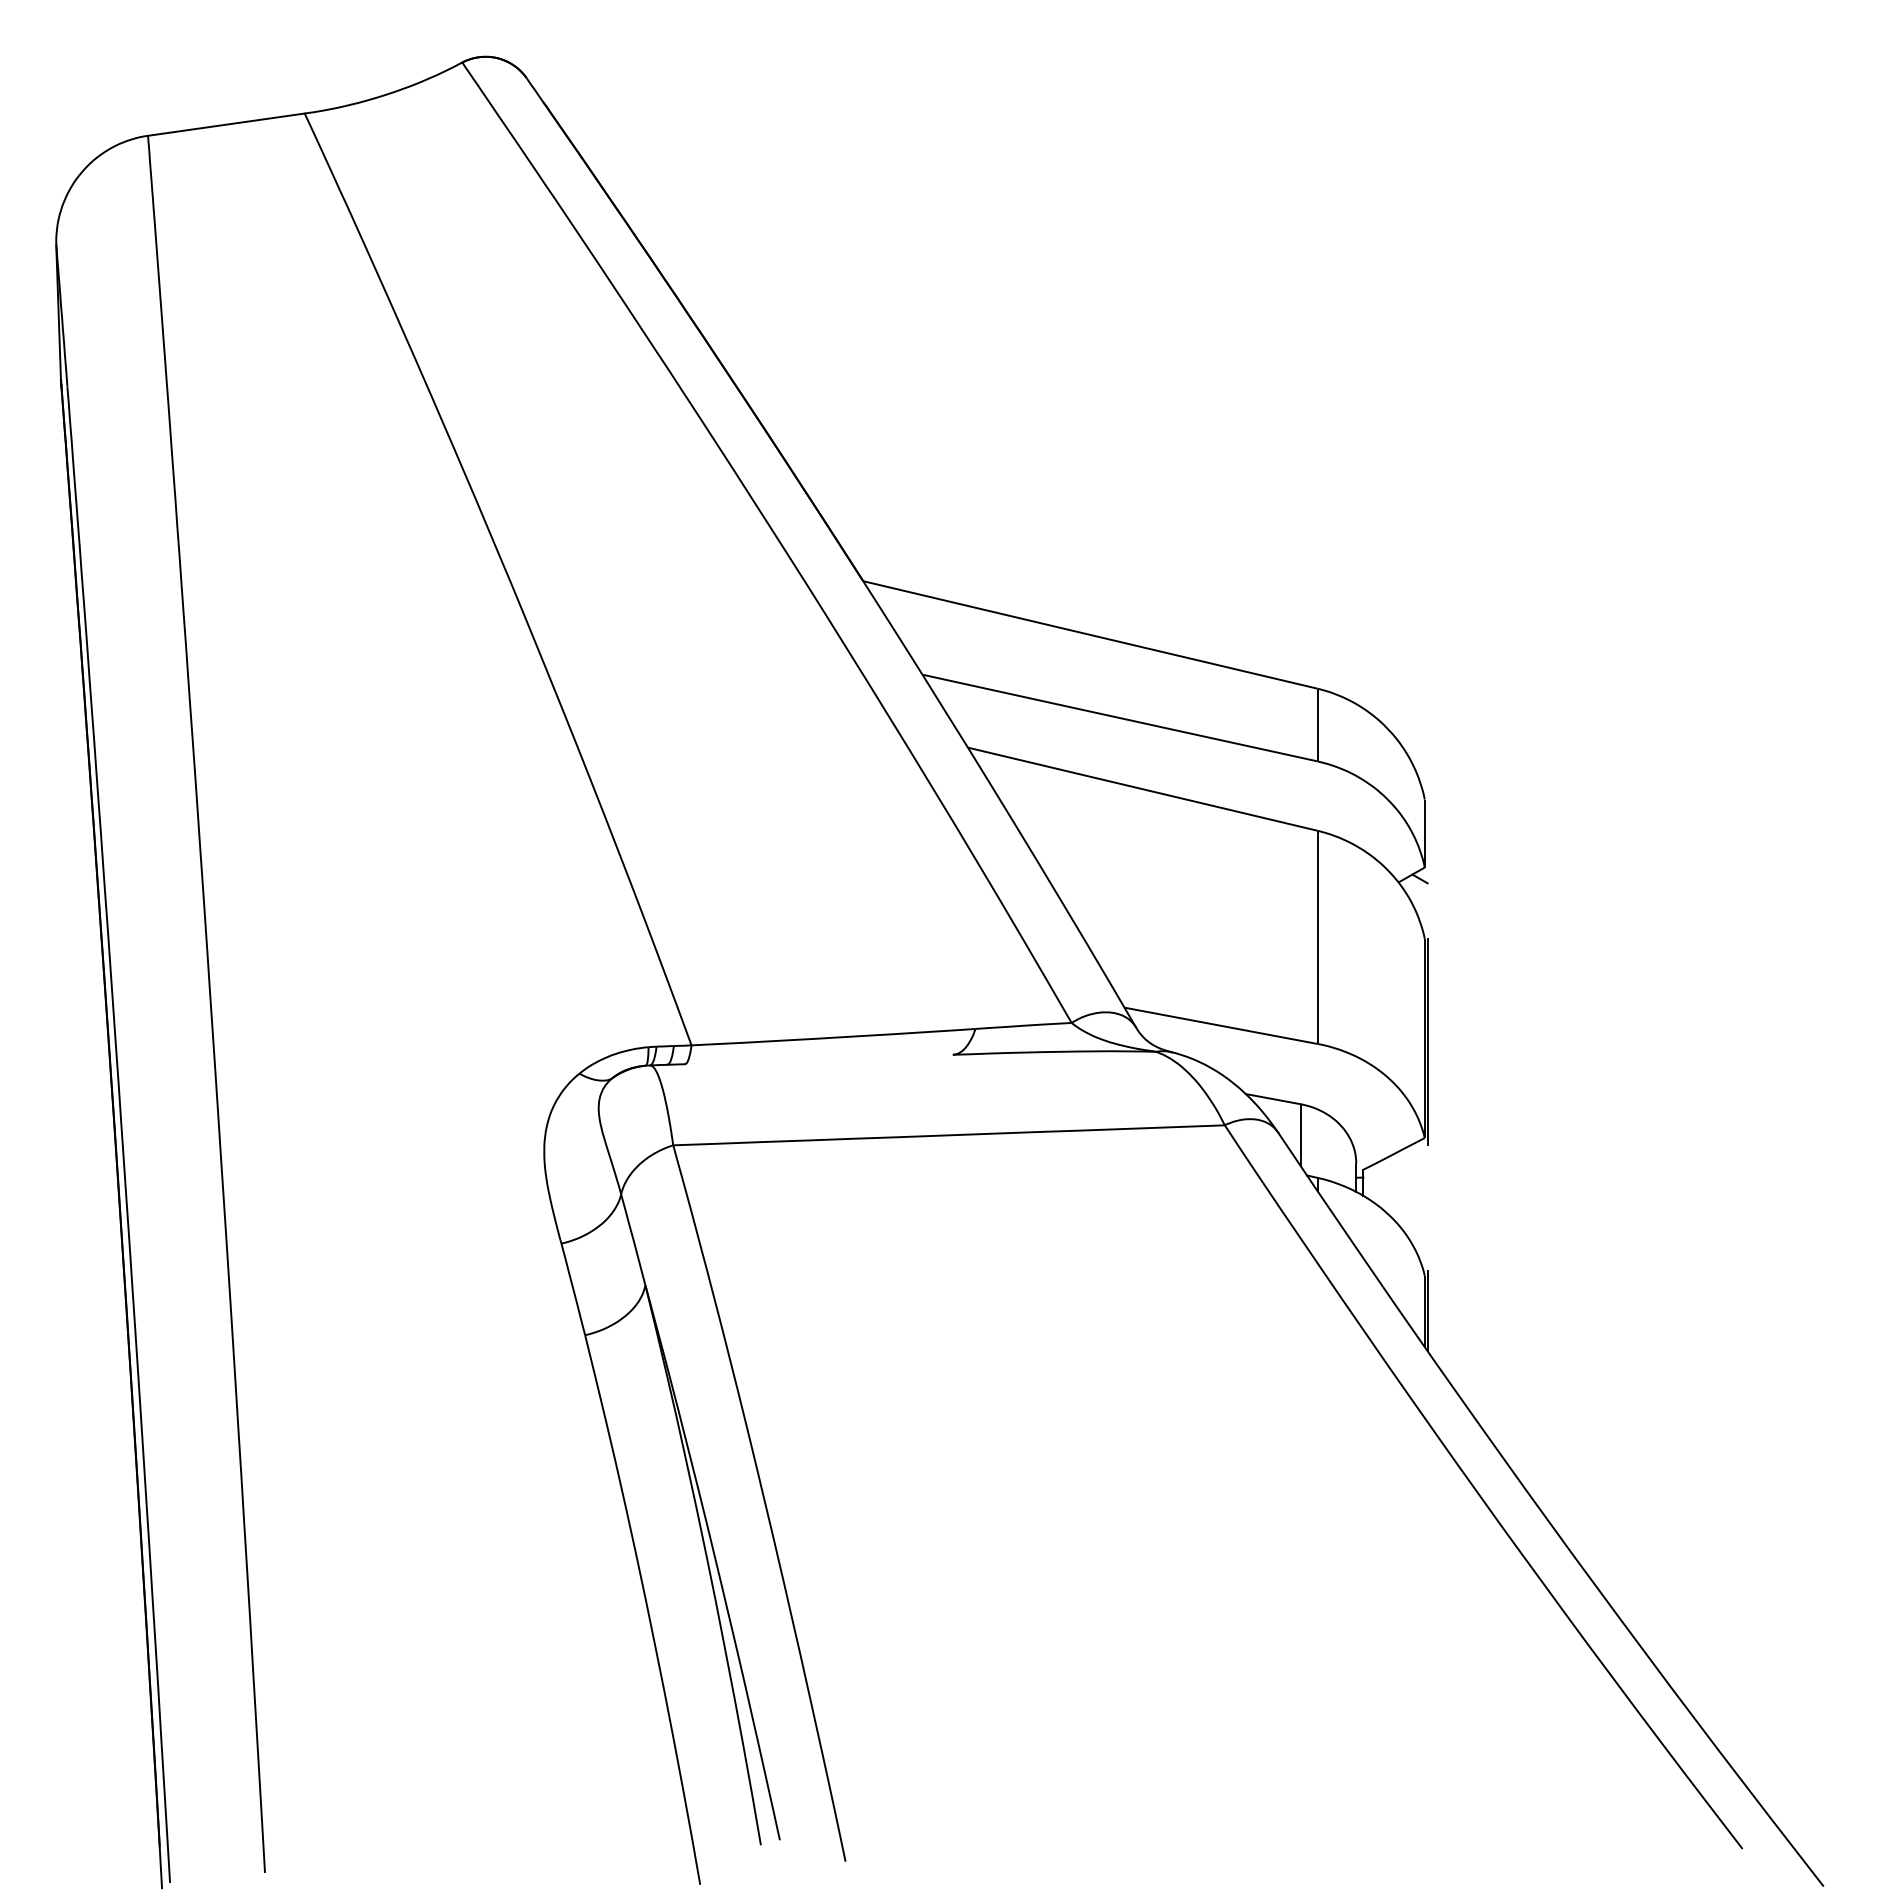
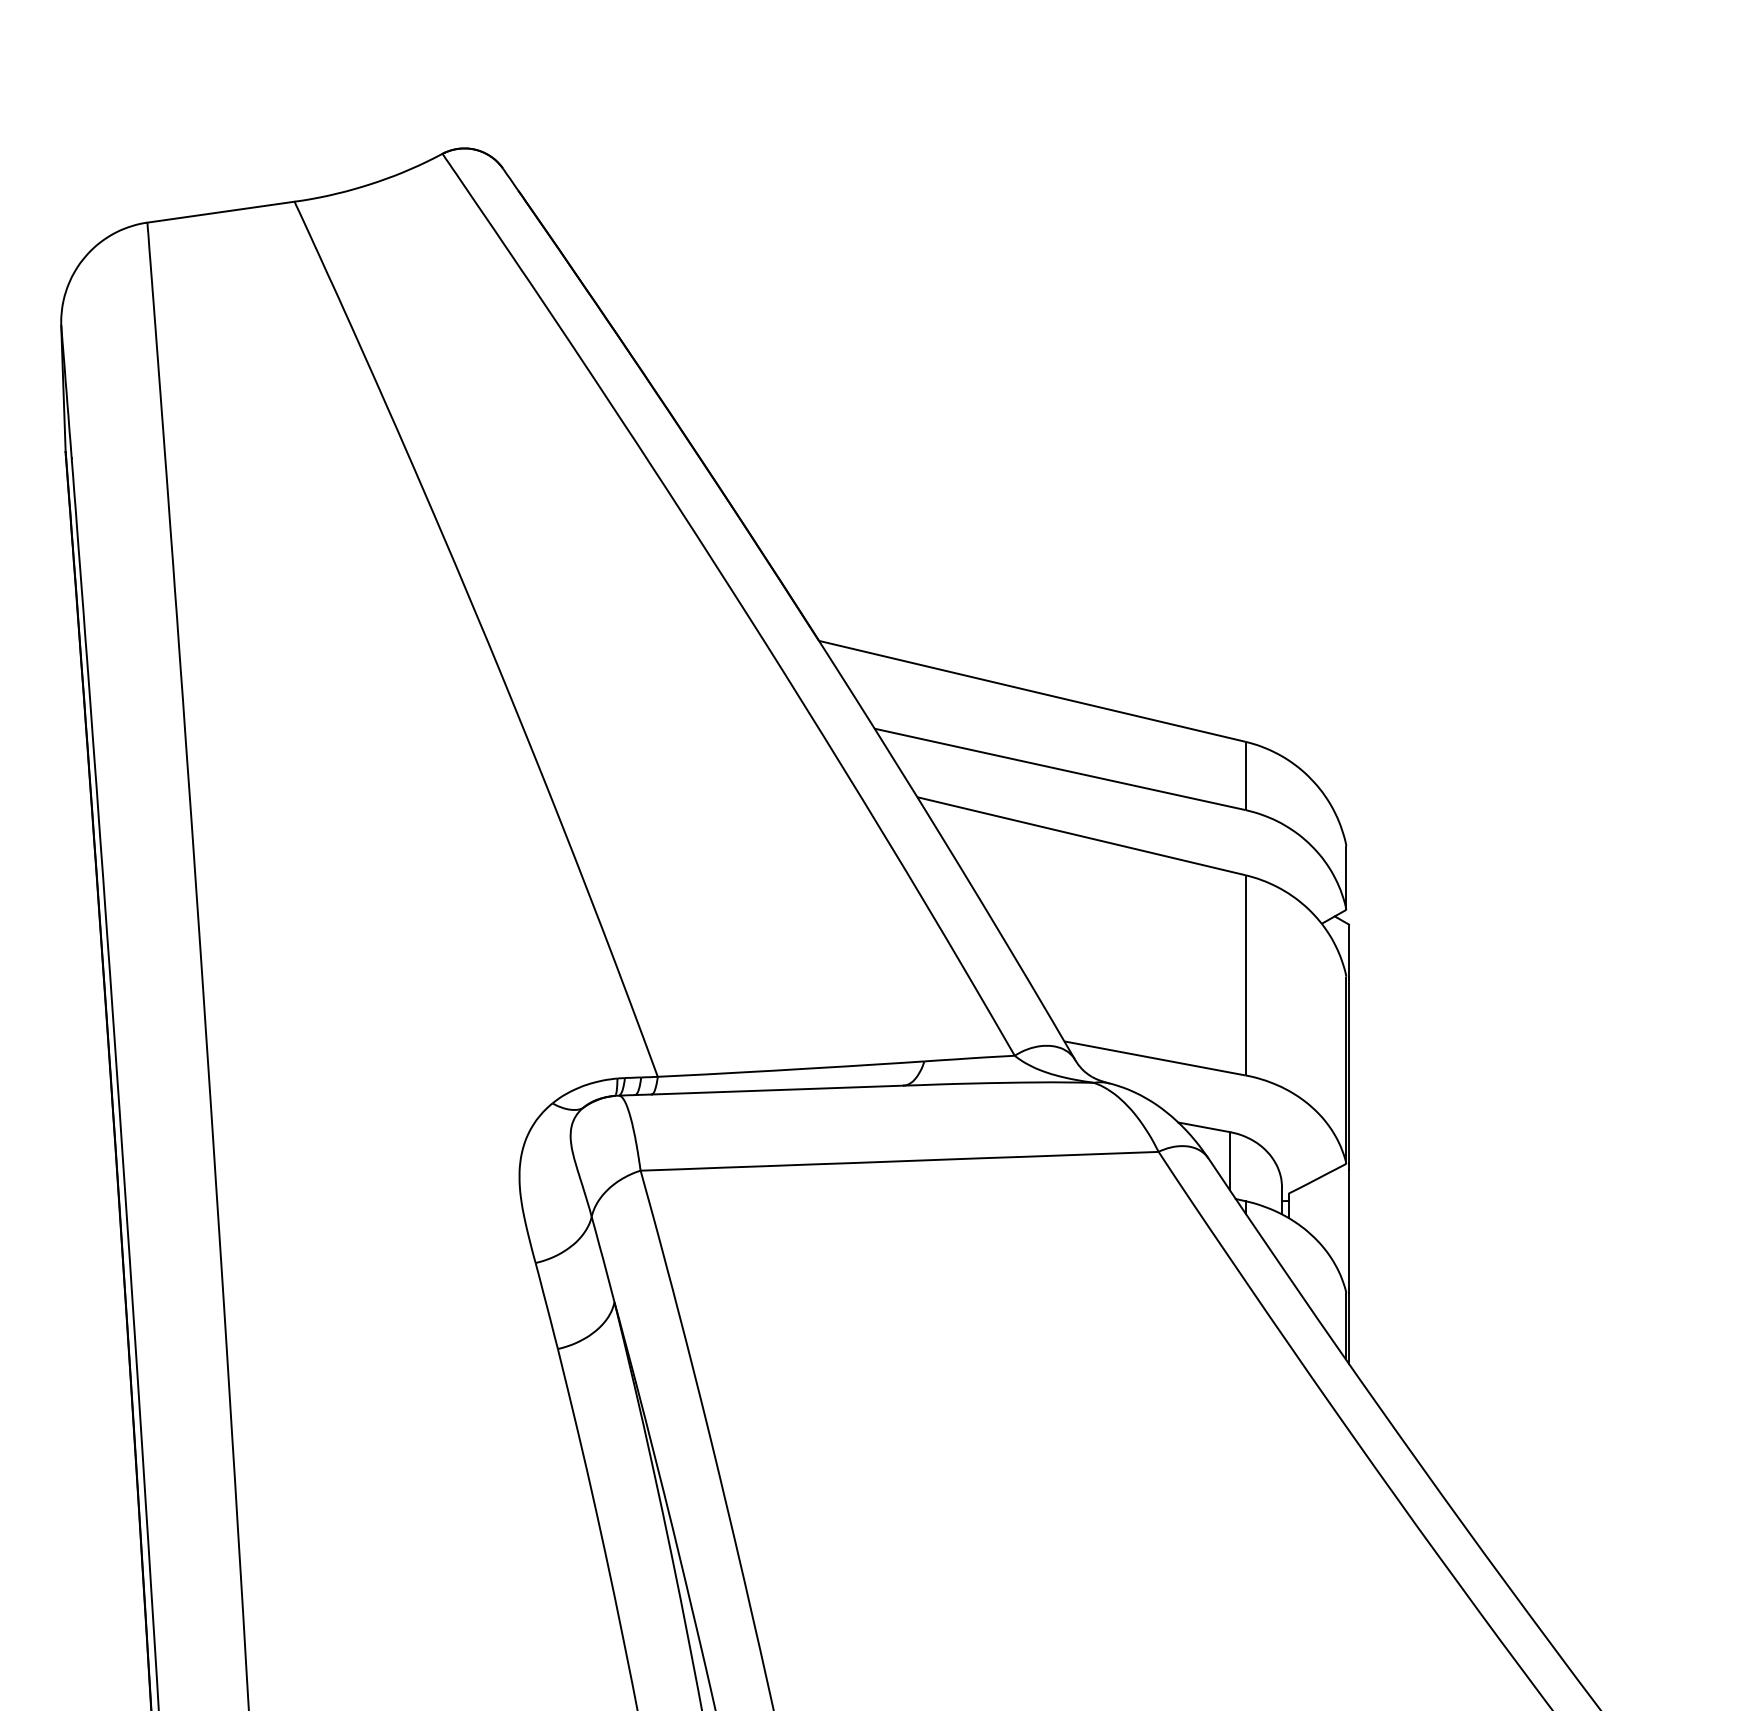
line: (1427, 910) -> (1348, 950), added
line: (818, 1059) -> (777, 1090), added
line: (1427, 1207) -> (1348, 1229), added

